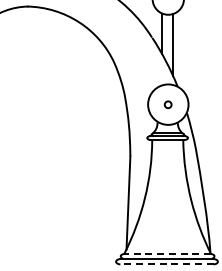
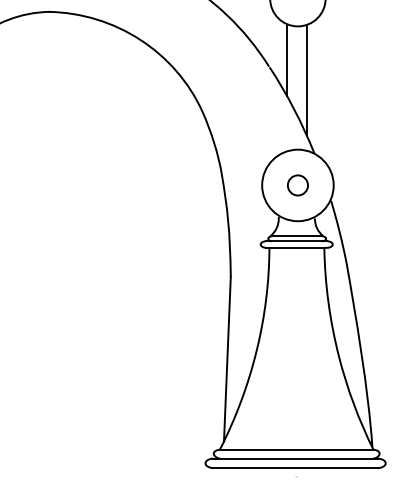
circle: (167, 104) -> (296, 185), size x1.67
line: (167, 254) -> (296, 450), dashed -> solid
line: (167, 264) -> (296, 468), dashed -> solid

